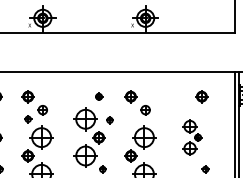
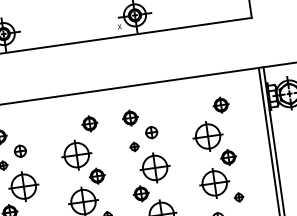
part: (98, 96) -> (89, 123), size x1.67
part: (109, 120) -> (134, 147), moved
part: (192, 137) -> (216, 159), size x1.67

